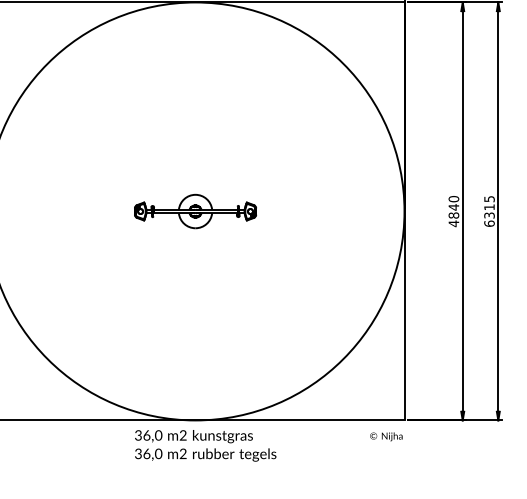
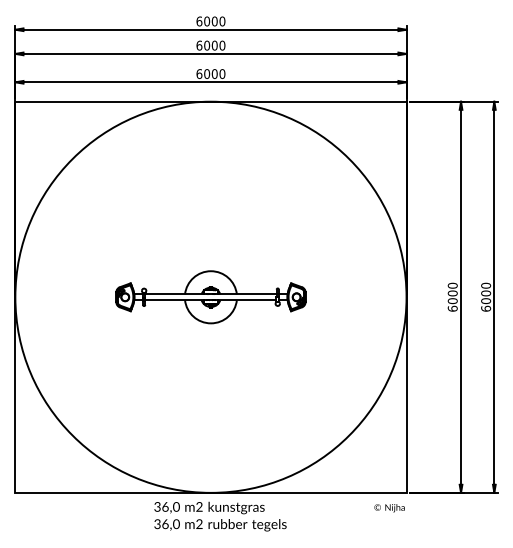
text: (489, 207) -> (486, 293), 6315 -> 6000
part: (195, 211) -> (210, 297), size x1.67
text: (453, 214) -> (452, 300), 4840 -> 6000

